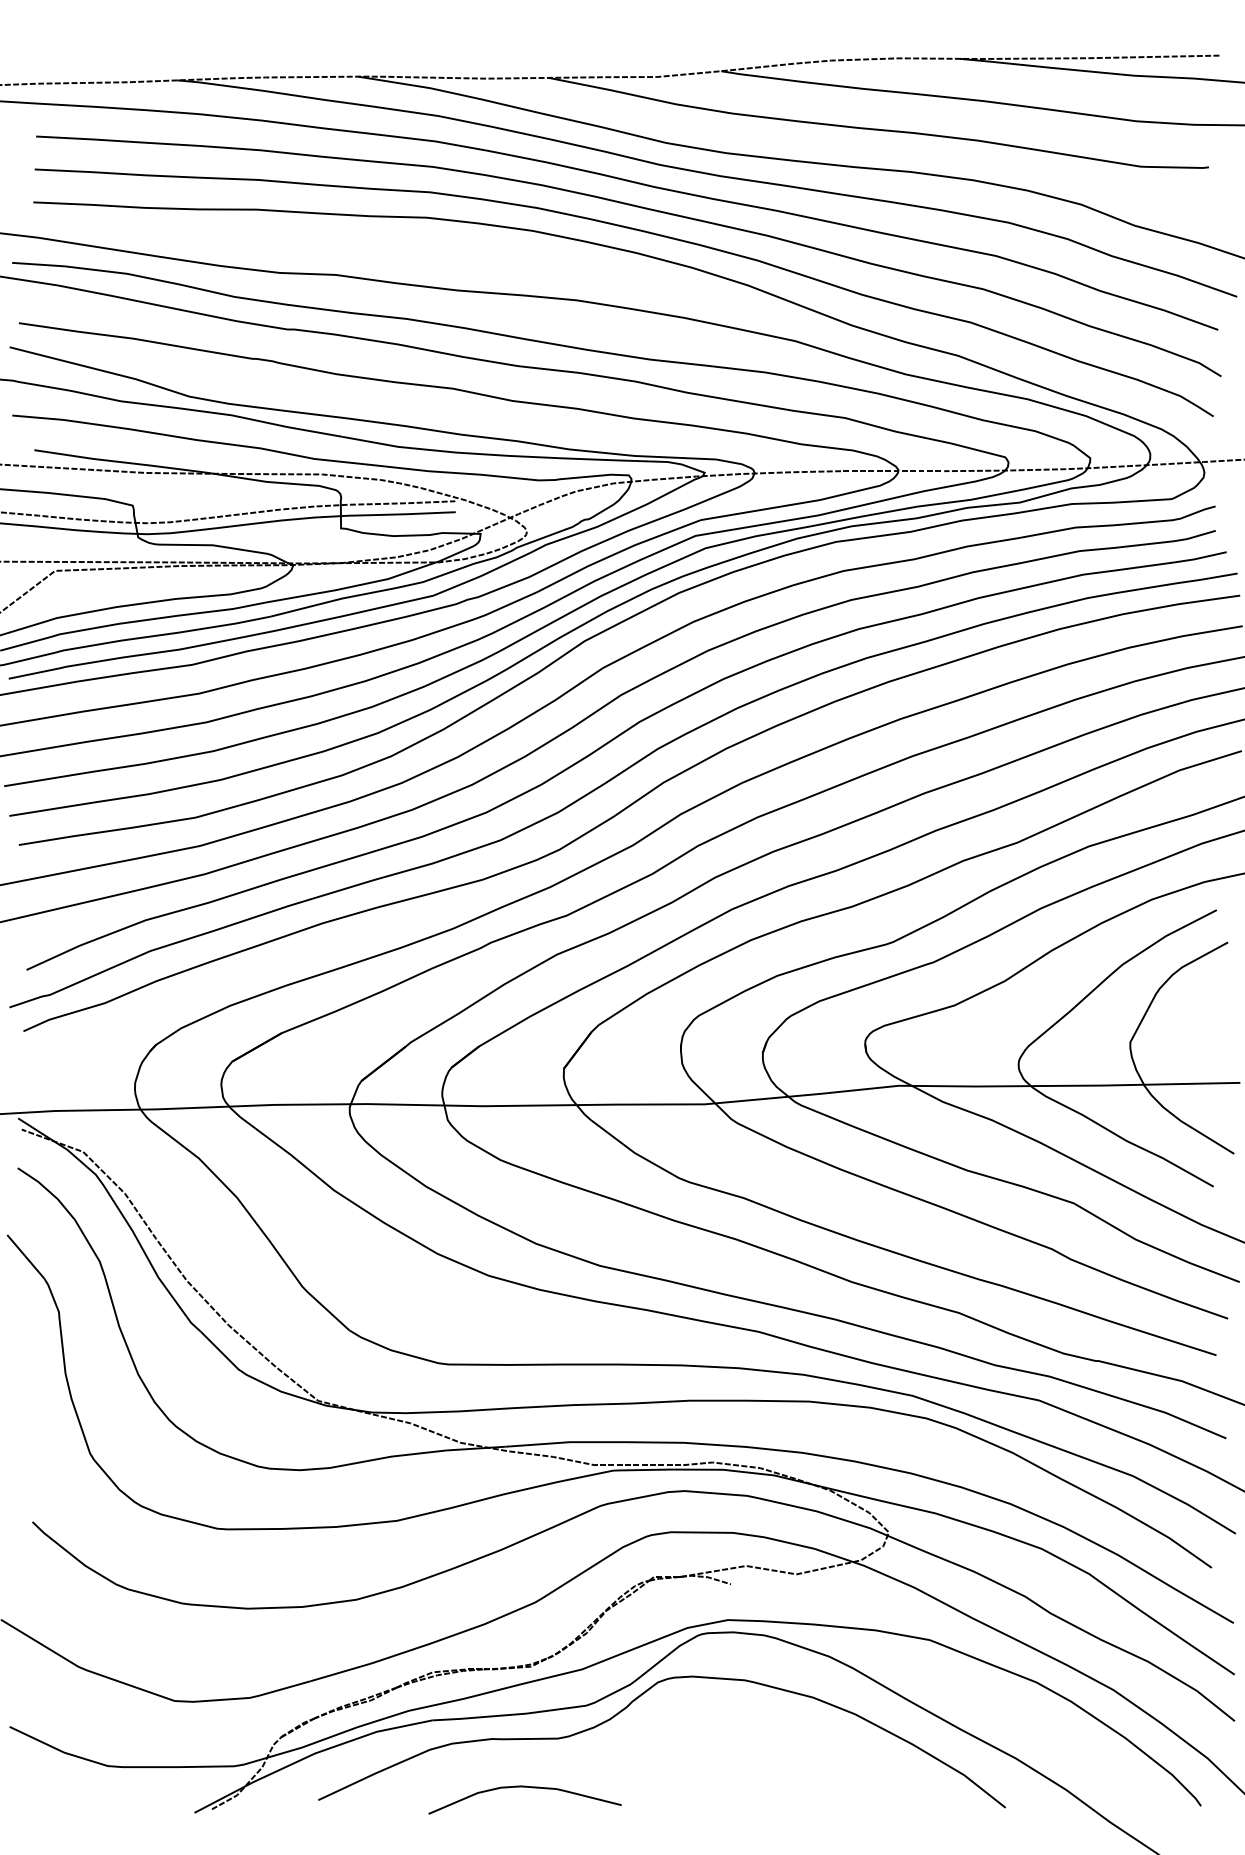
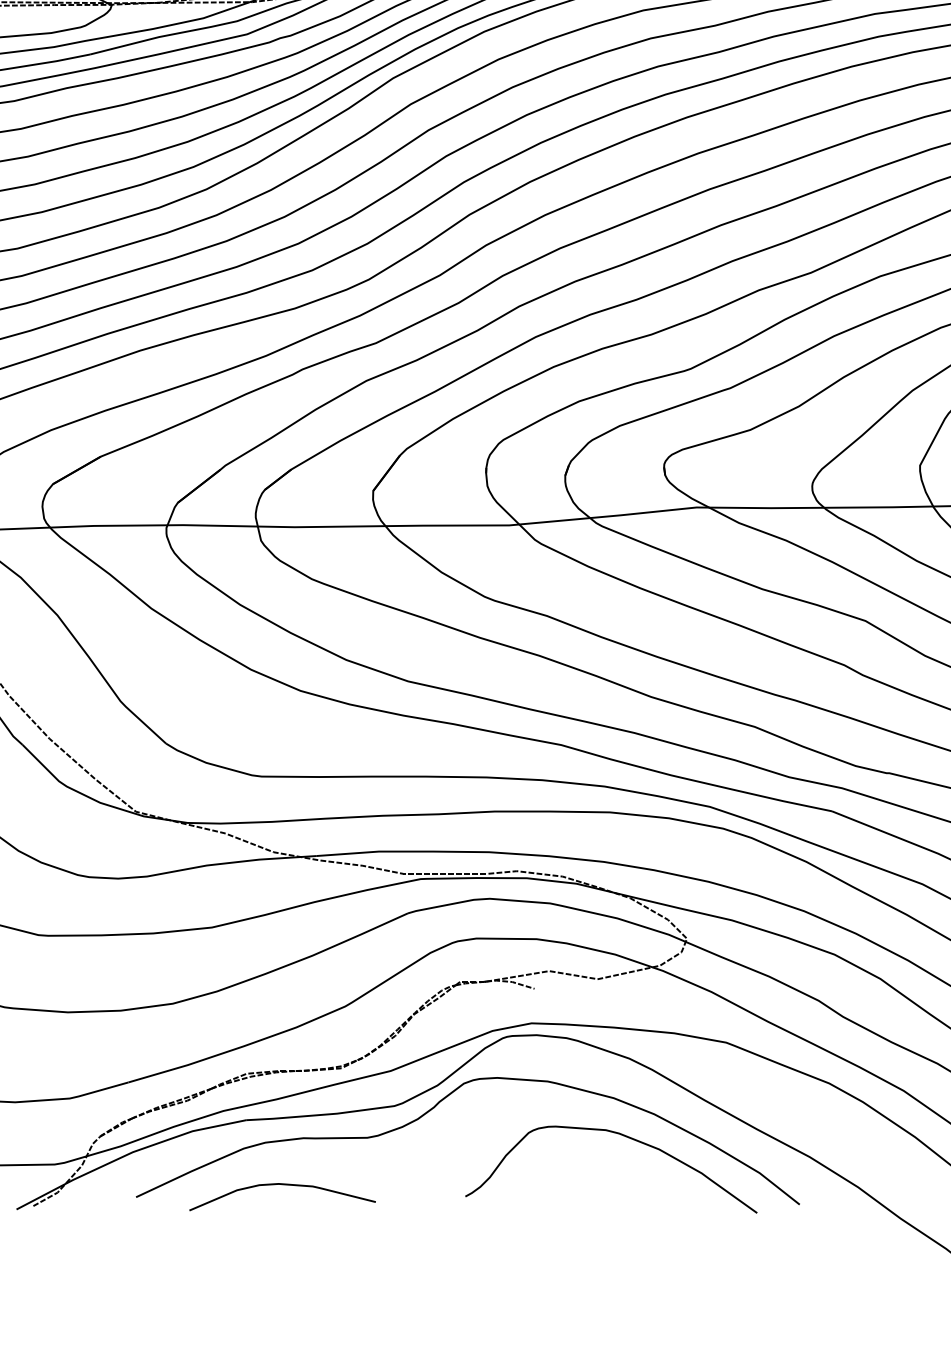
curve: (823, 1737) -> (623, 1136), added
curve: (524, 1787) -> (282, 1184), moved

